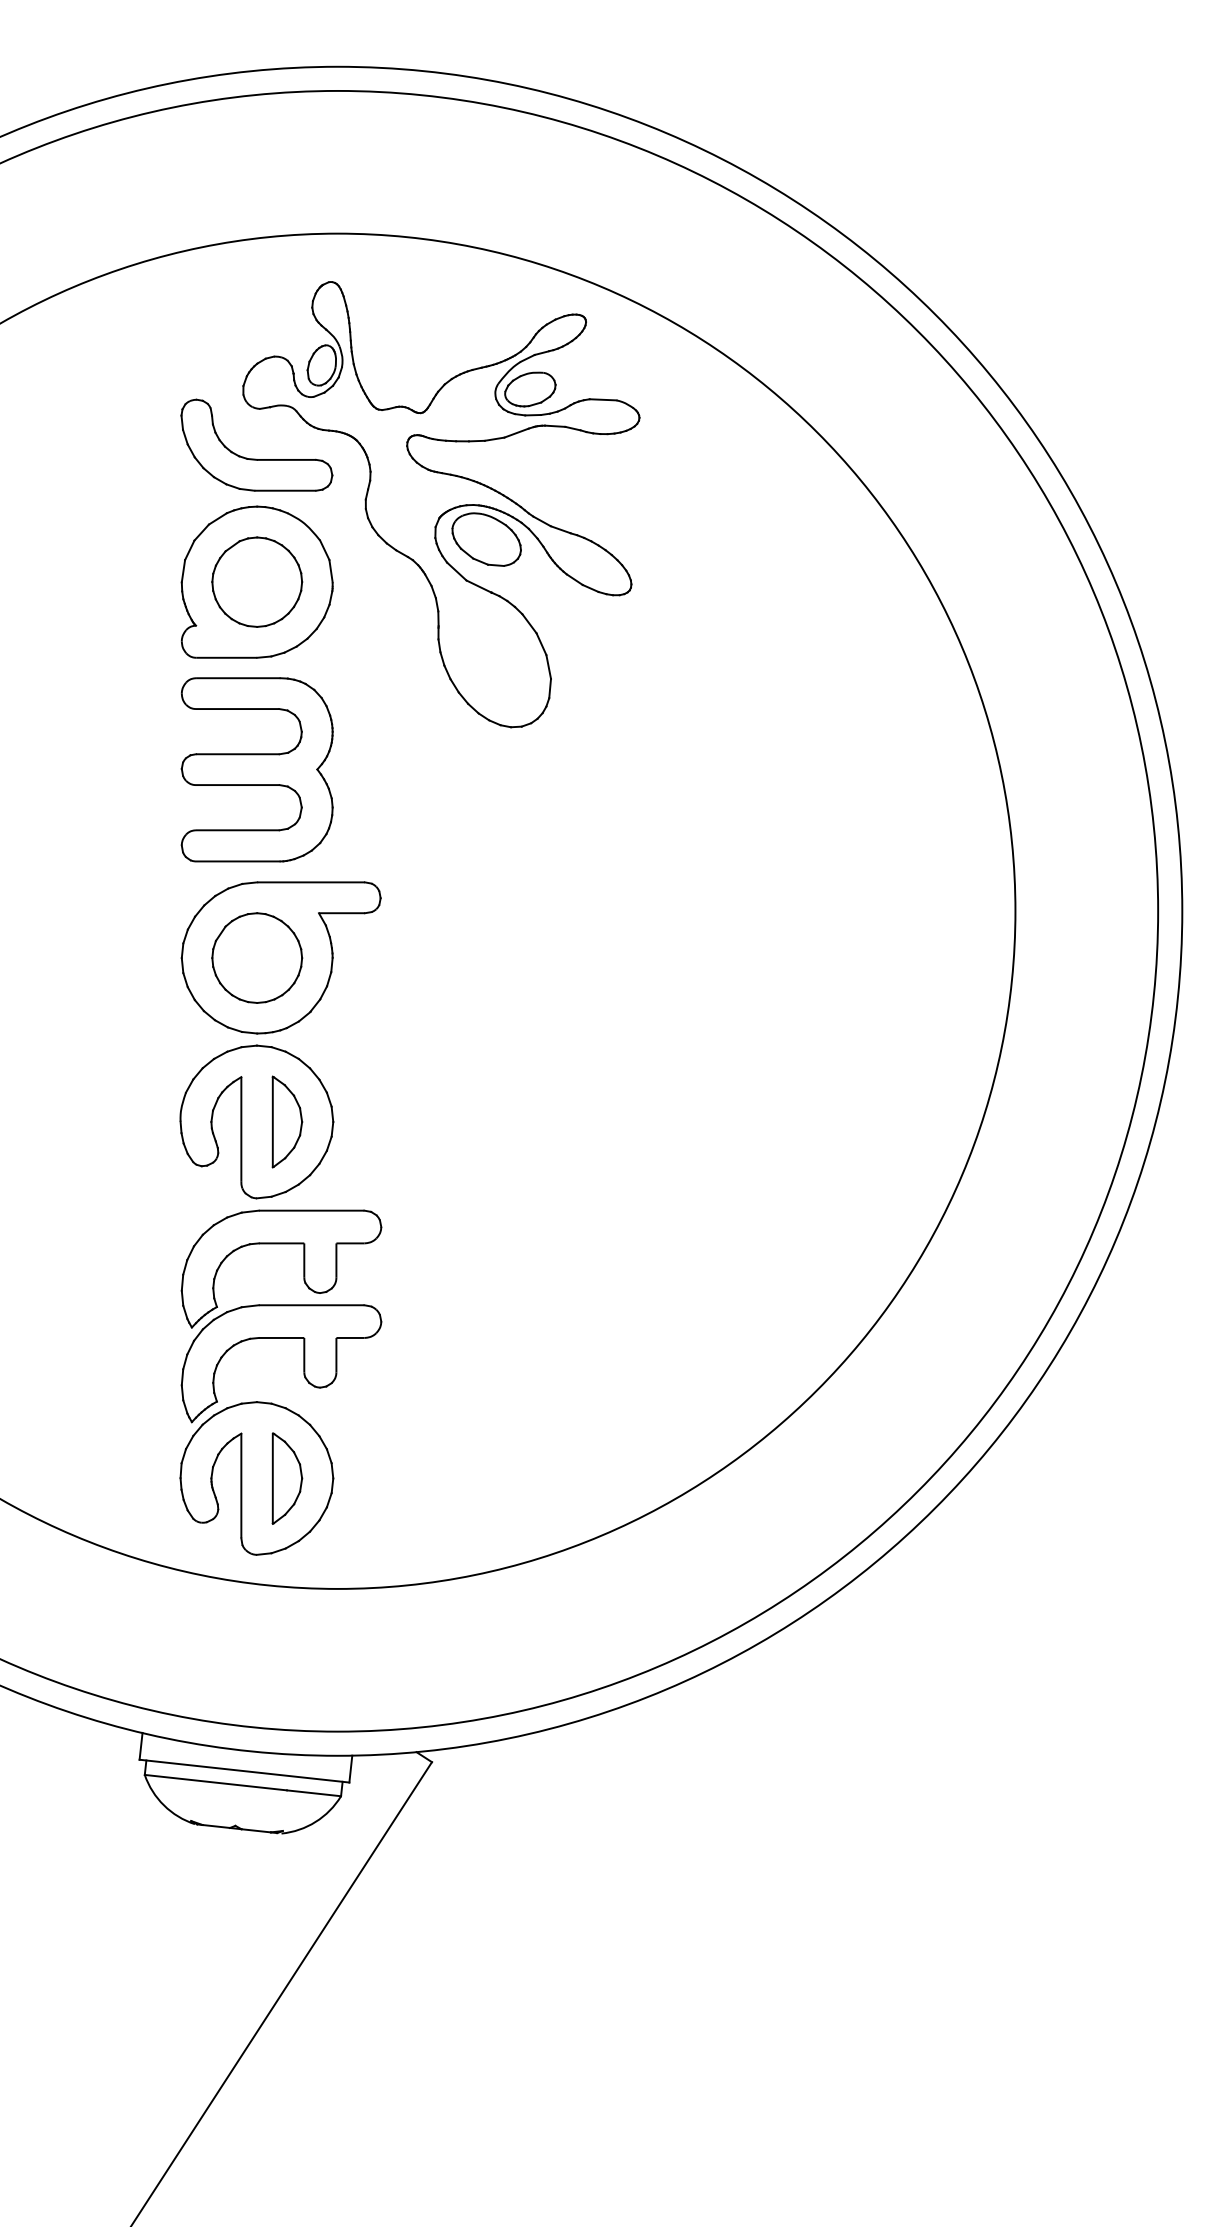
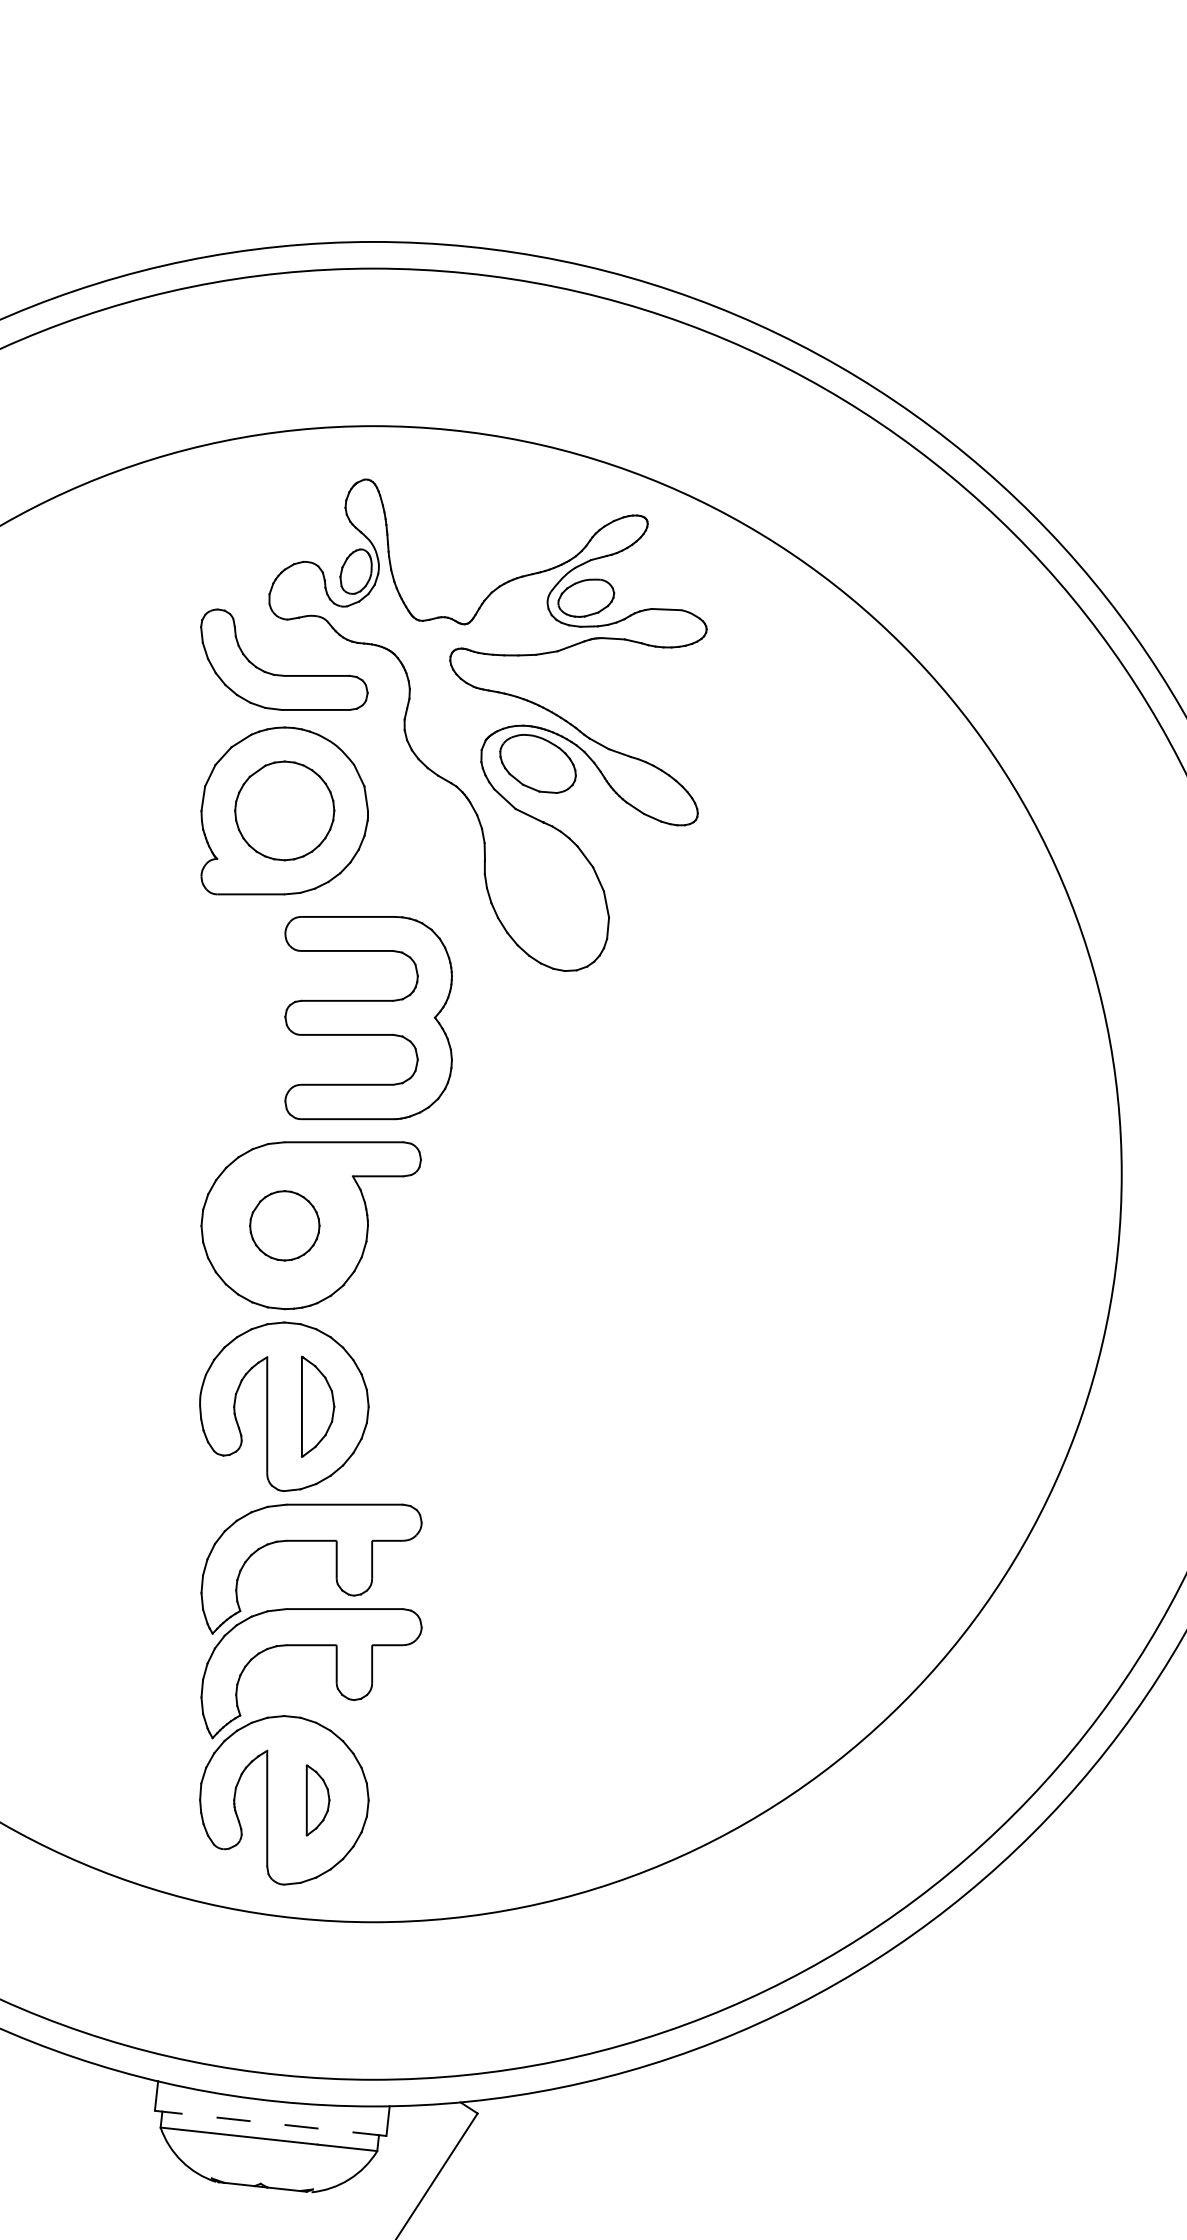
part: (256, 769) -> (367, 1017), moved
part: (257, 957) -> (285, 1225), size x0.7
part: (287, 1478) -> (318, 1800), size x0.7
line: (244, 1771) -> (270, 2123), solid -> dashed

